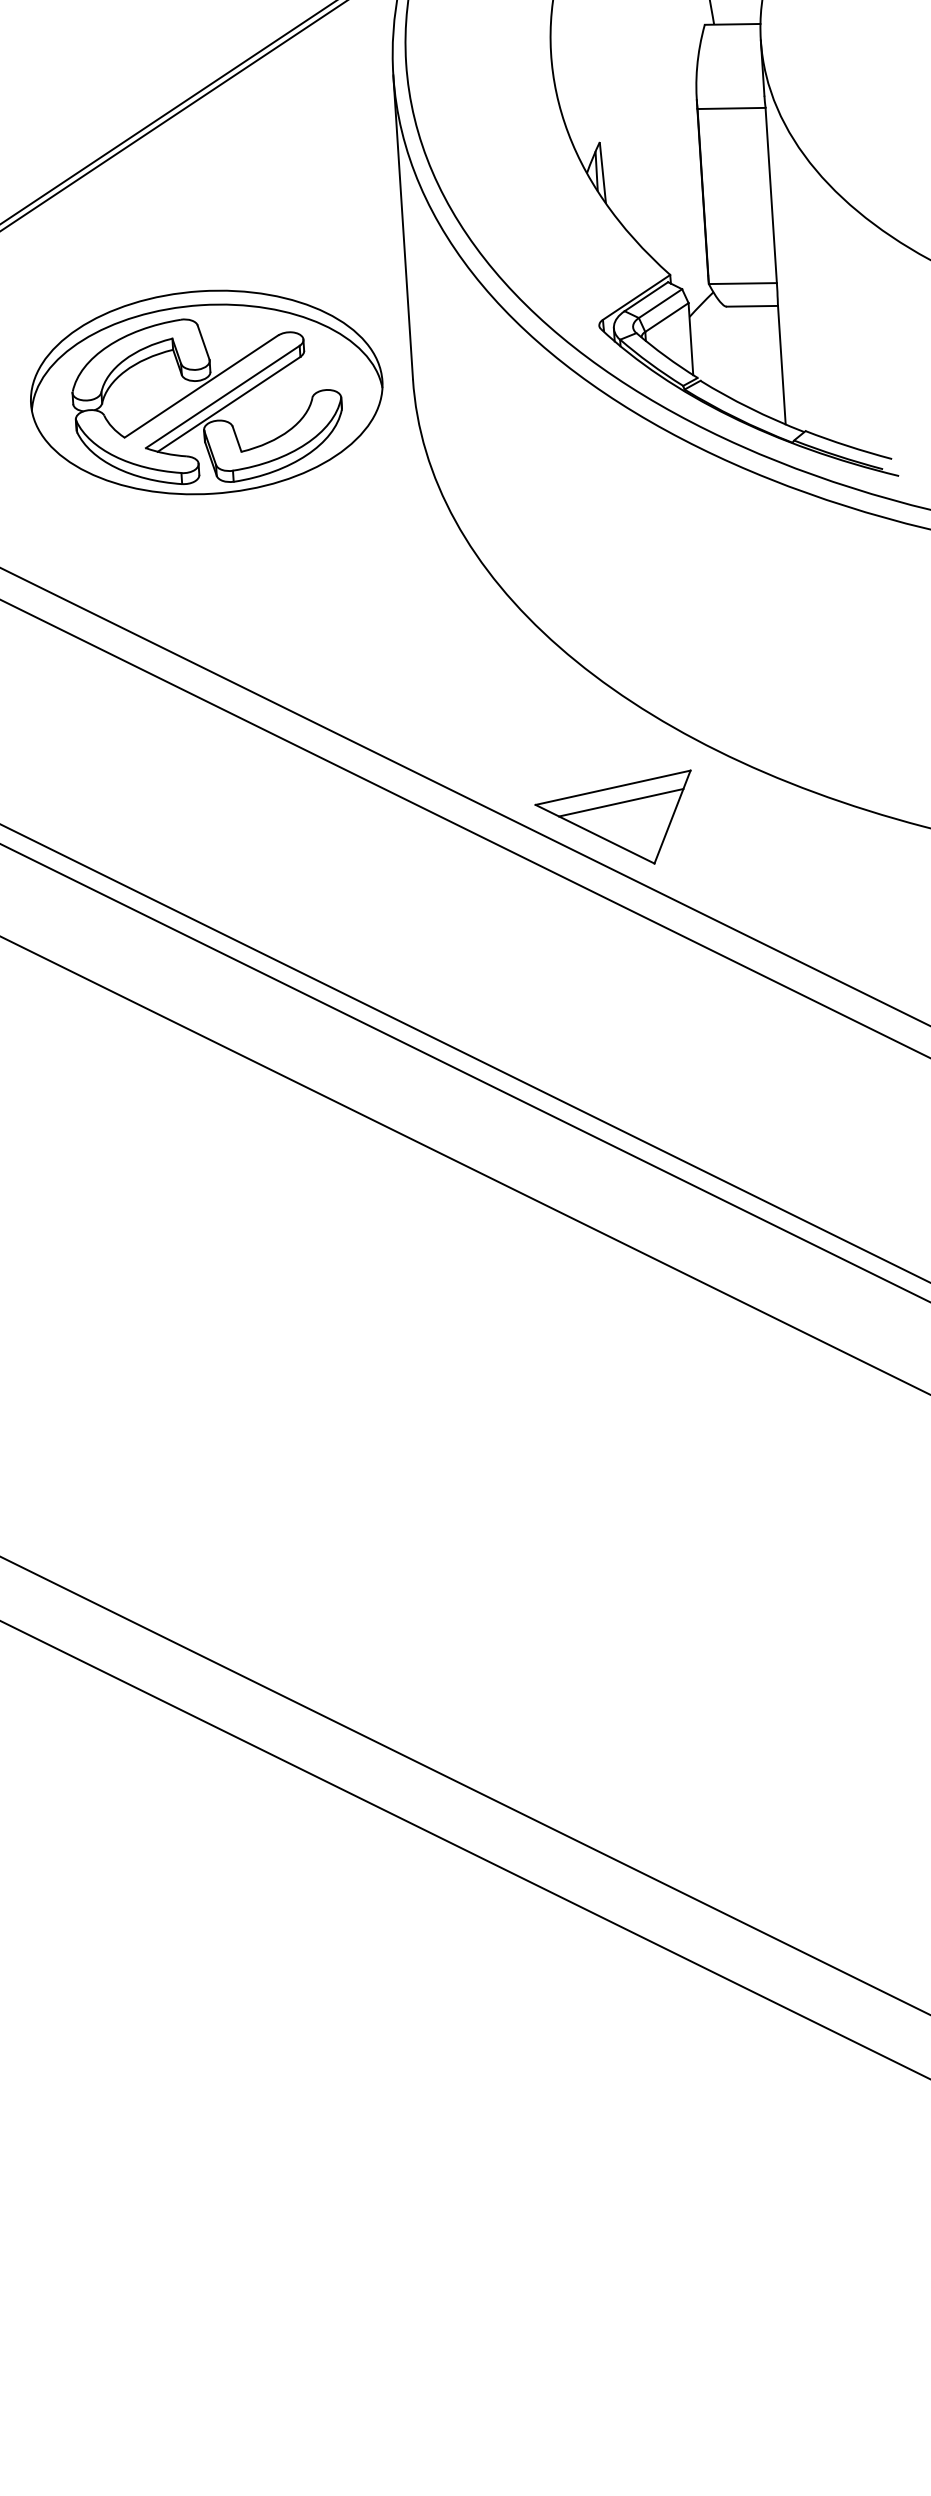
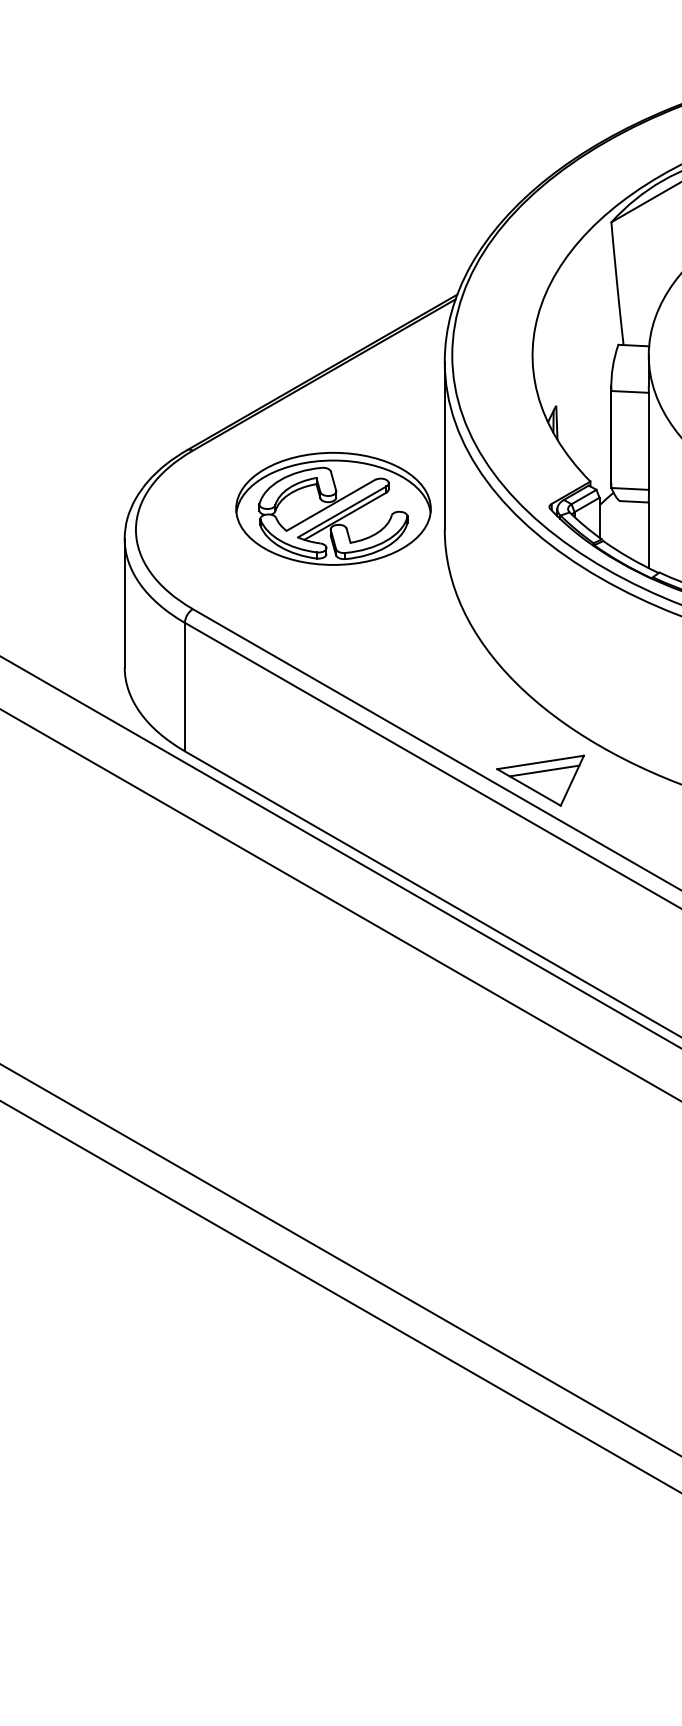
part: (206, 391) -> (333, 508), moved

